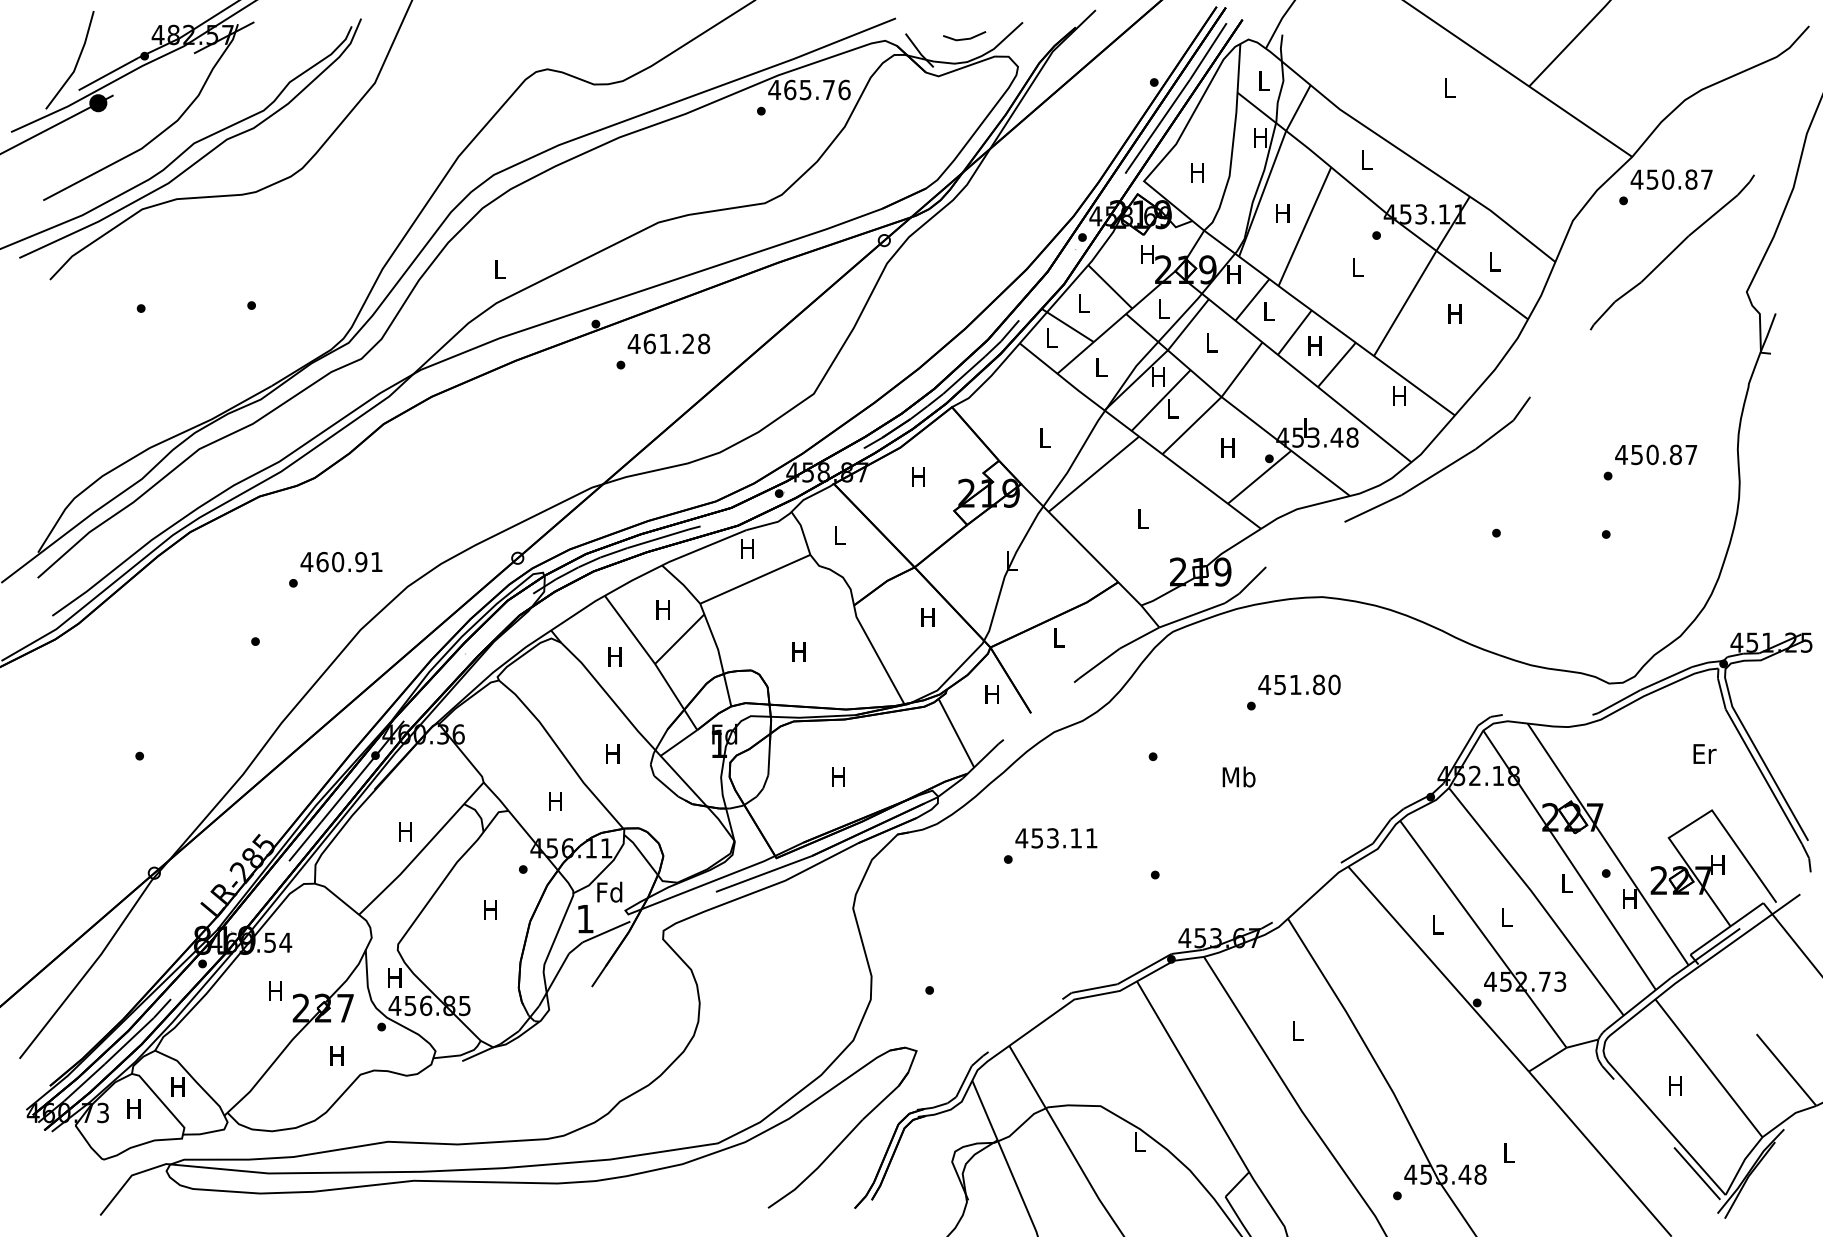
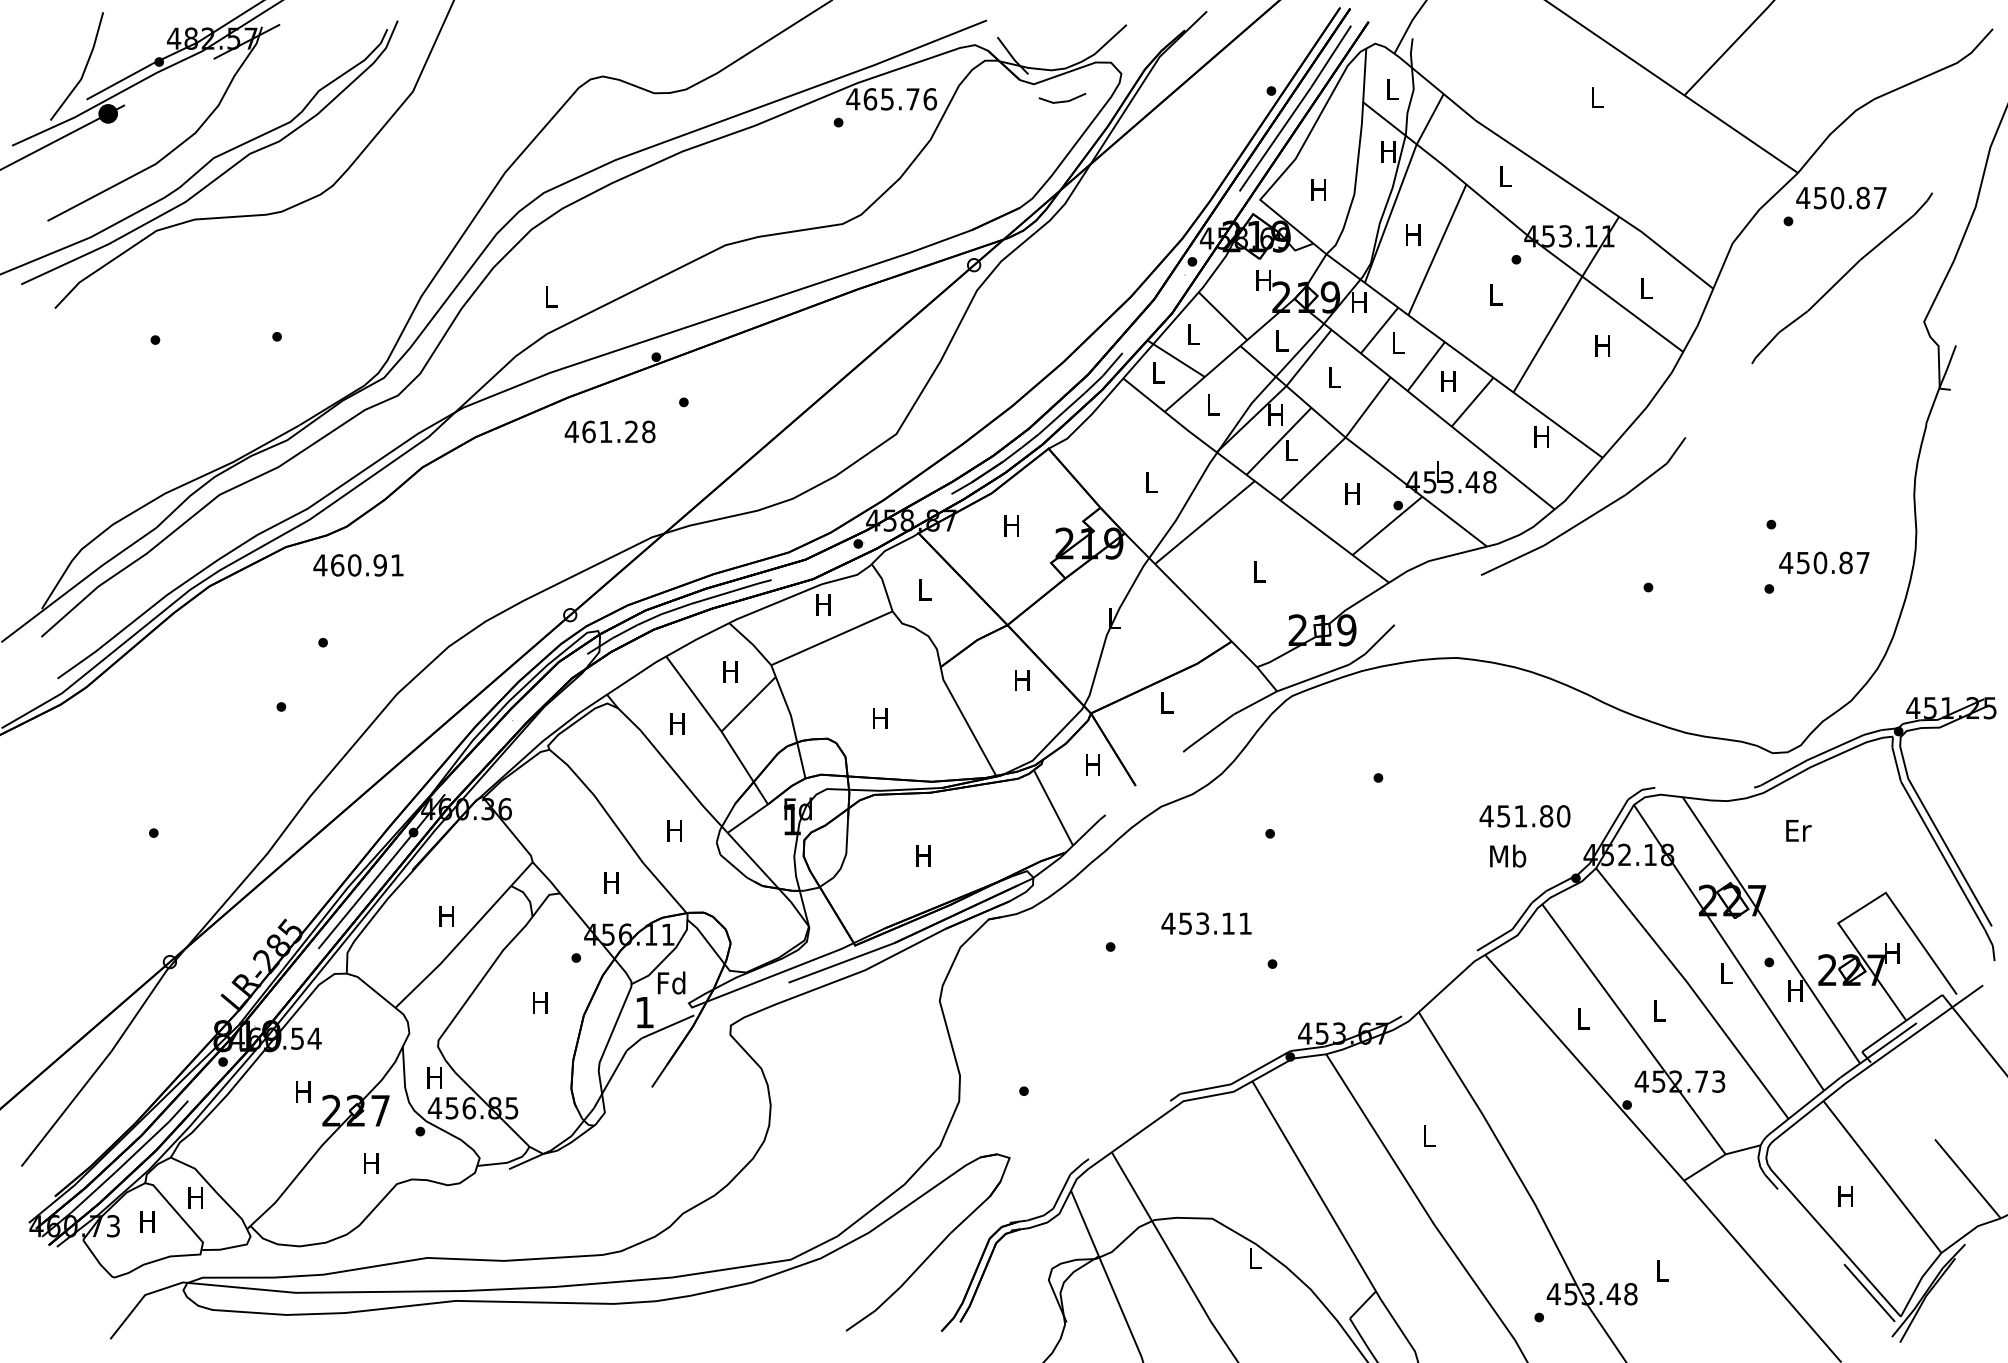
line: (964, 38) -> (1062, 100), moved
text: (668, 343) -> (609, 431), moved
text: (1656, 454) -> (1824, 562), moved
text: (341, 562) -> (358, 565), moved
text: (1299, 684) -> (1525, 815), moved
text: (1704, 753) -> (1798, 830), moved
text: (1238, 776) -> (1507, 855), moved
text: (1056, 838) -> (1206, 923), moved

